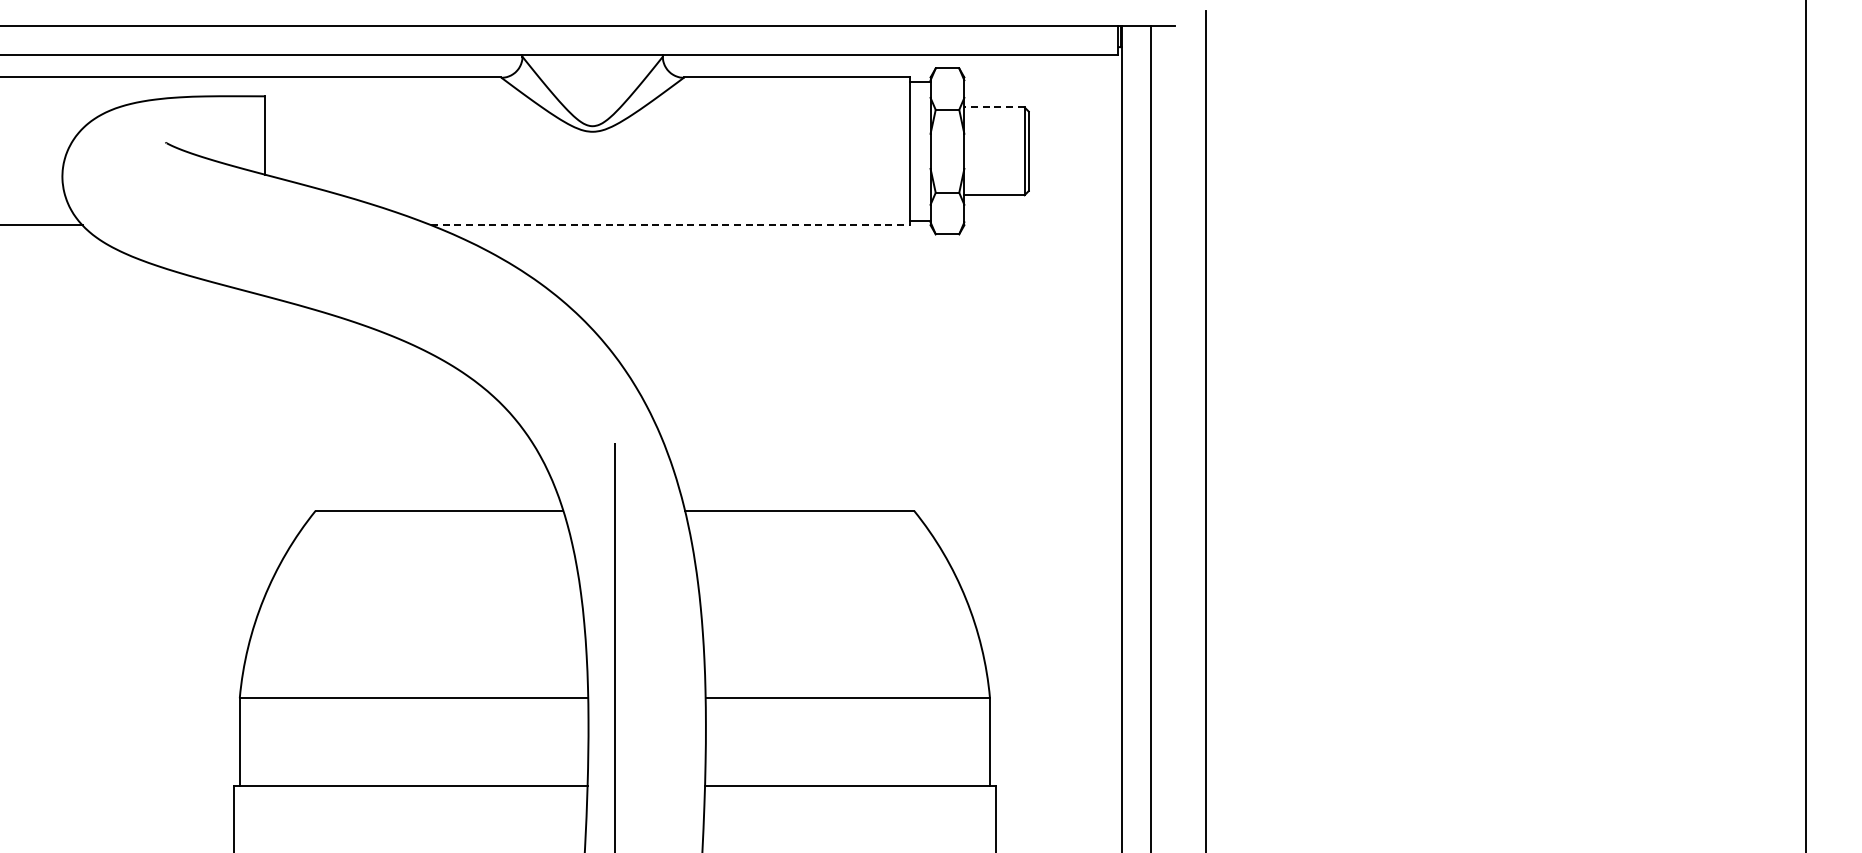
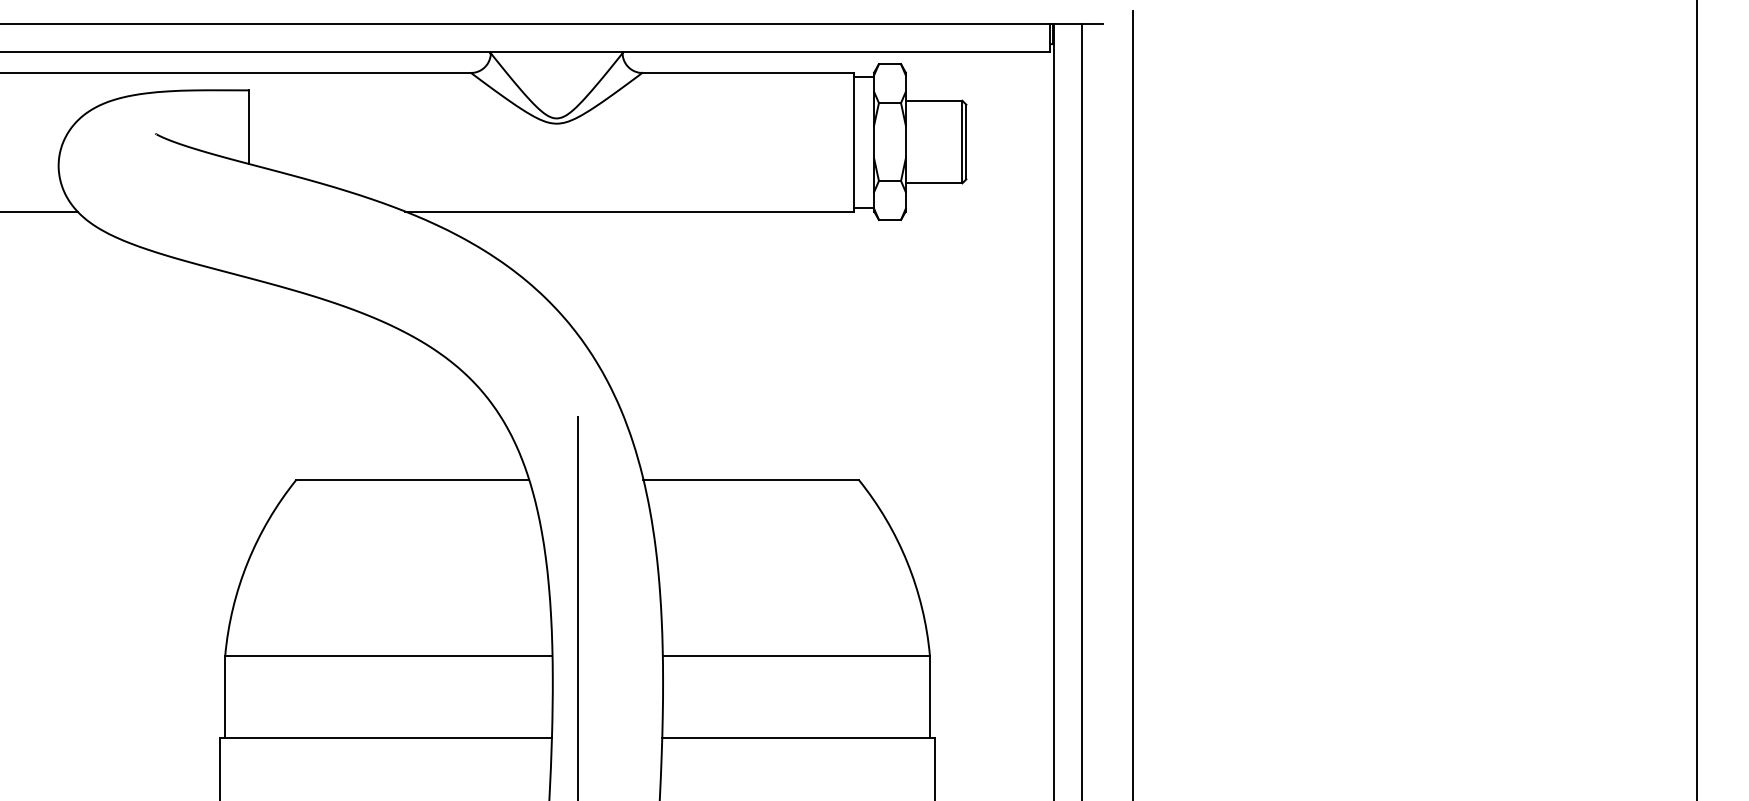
line: (993, 107) -> (933, 100), dashed -> solid
line: (670, 225) -> (629, 211), dashed -> solid

